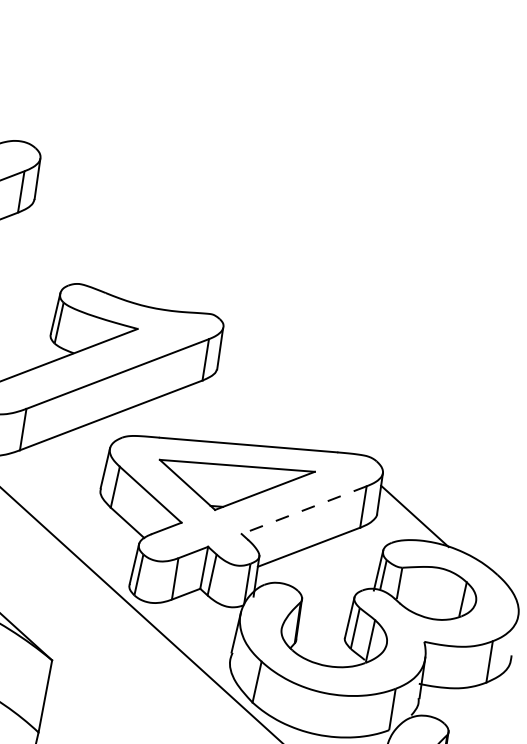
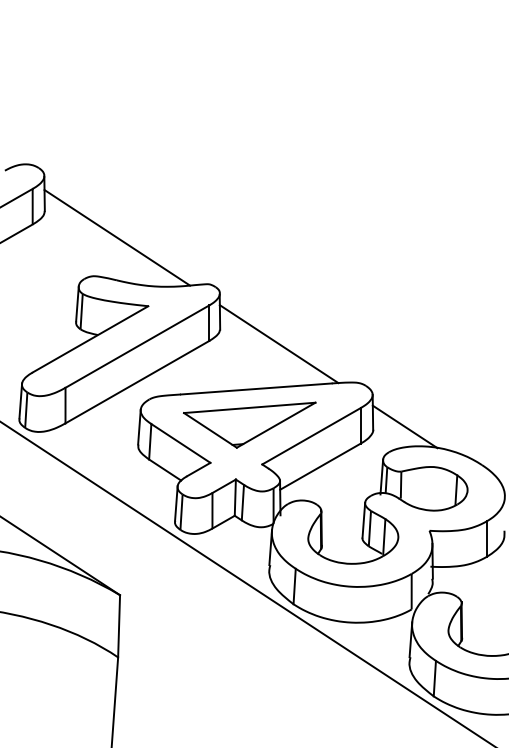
line: (114, 243) -> (117, 237), added
line: (282, 397) -> (278, 344), added
line: (304, 510) -> (311, 436), dashed -> solid

